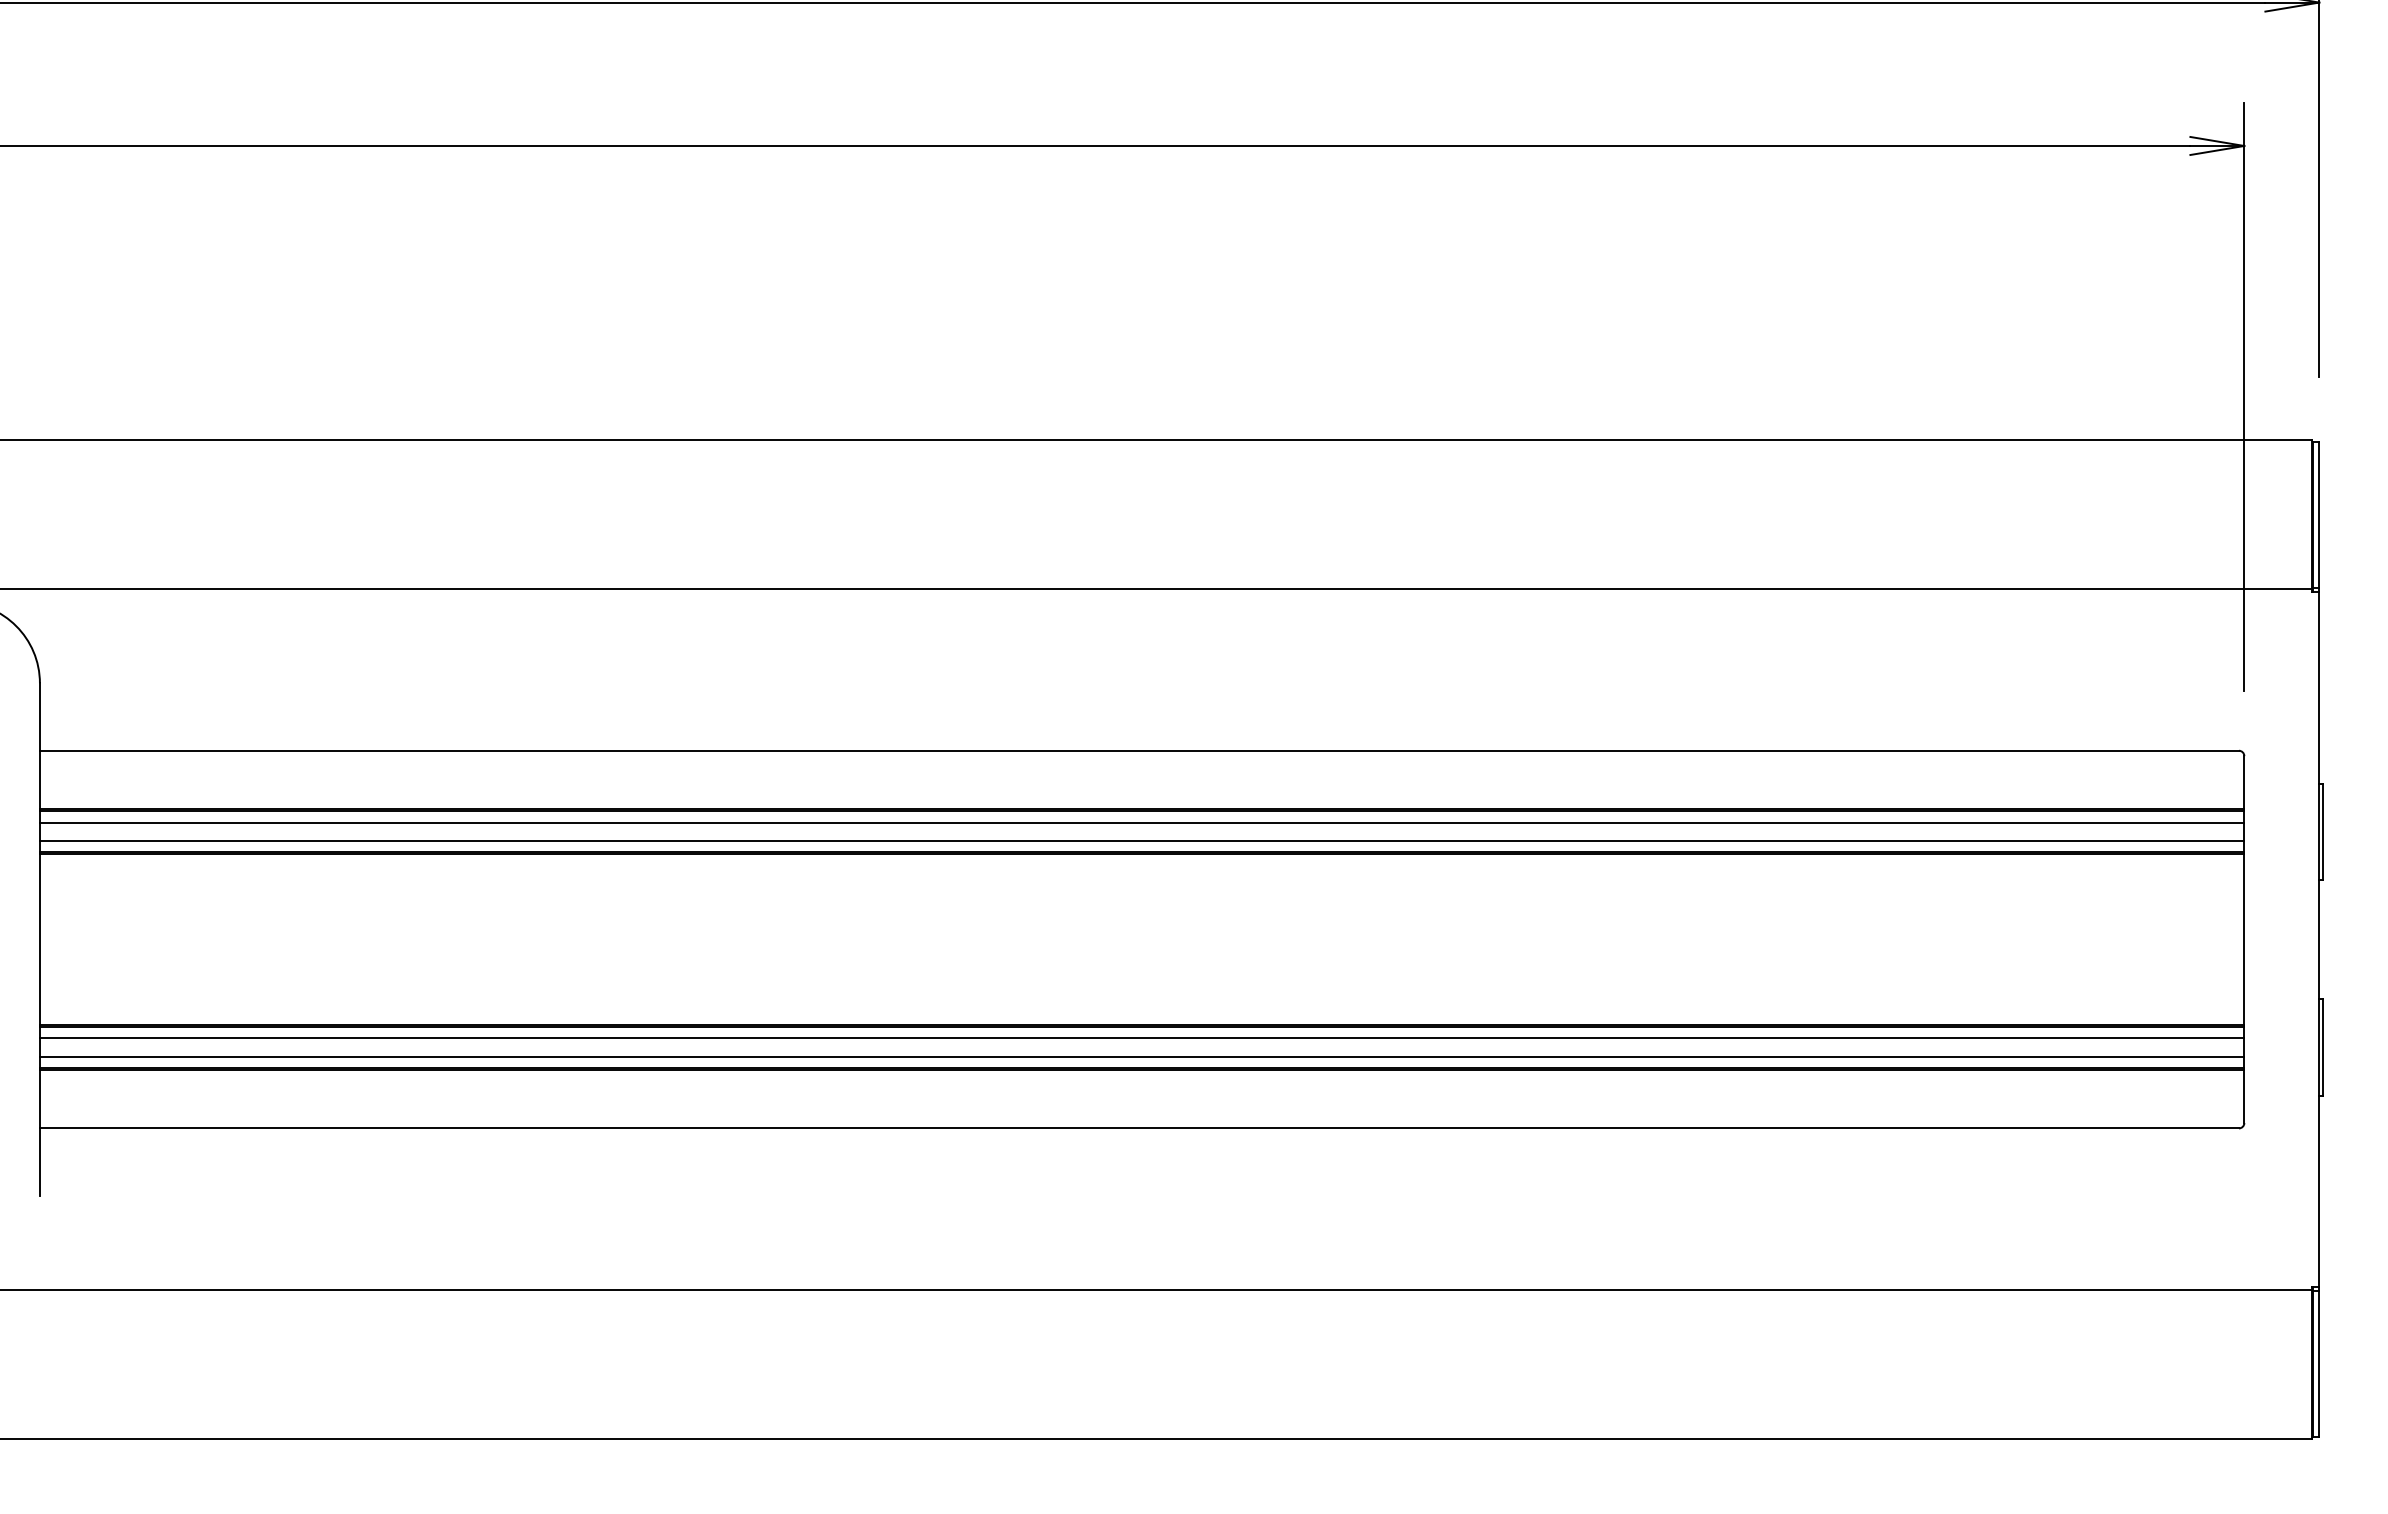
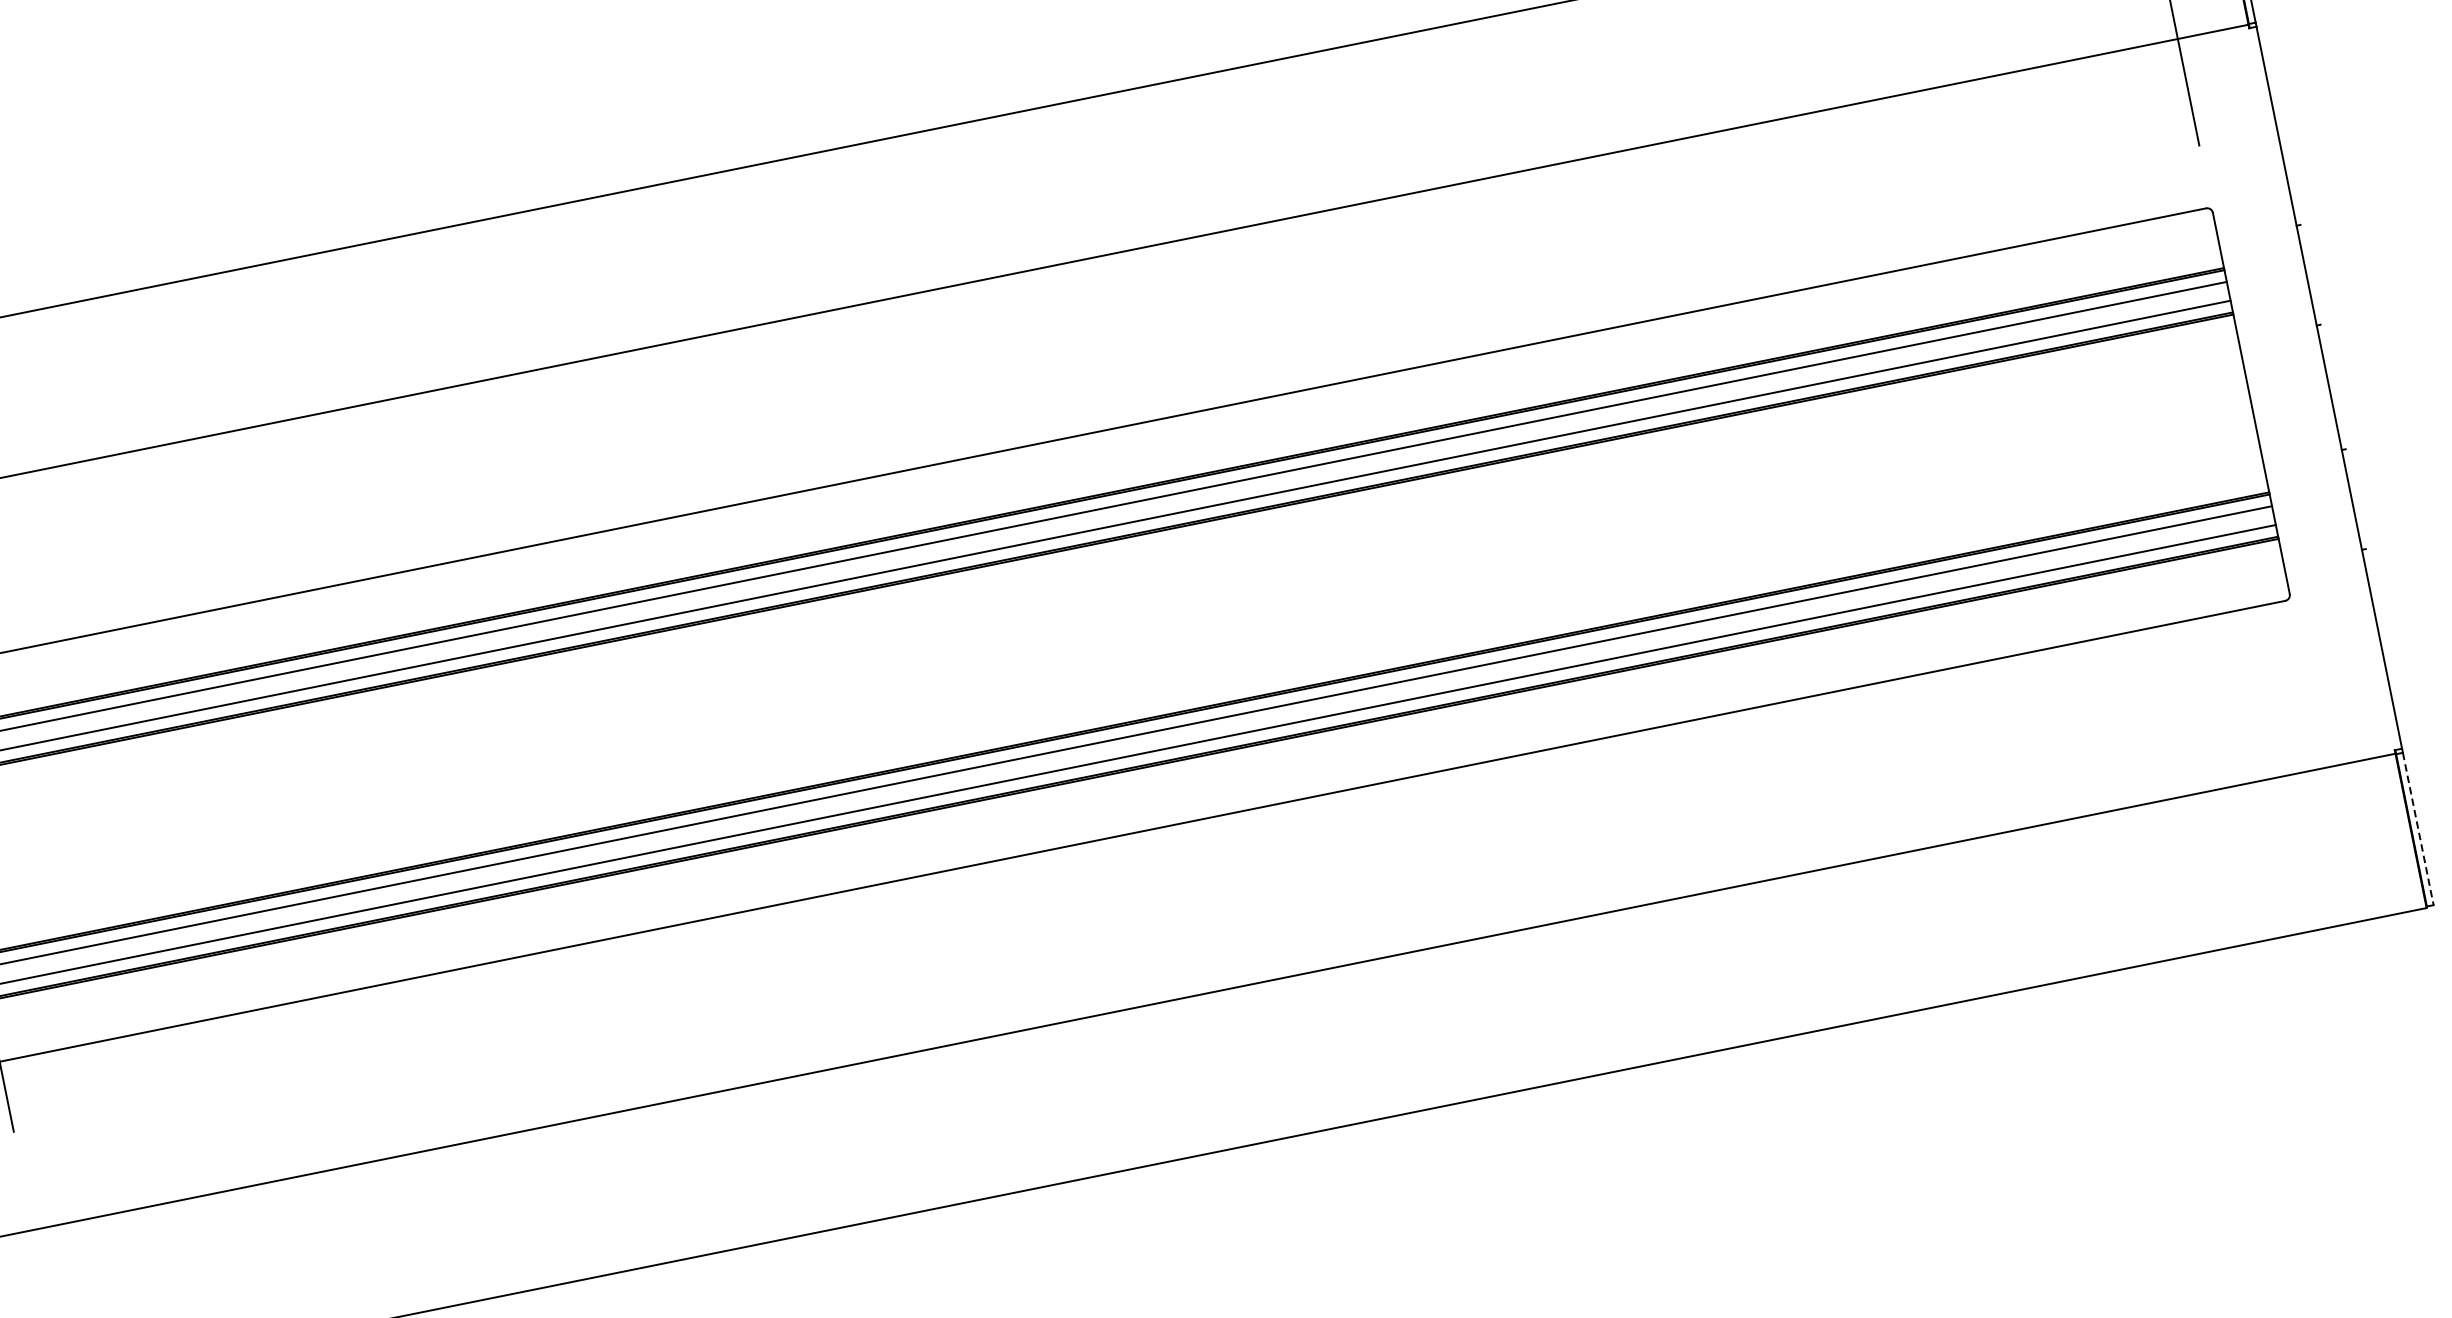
line: (2323, 831) -> (2310, 274), removed
line: (2323, 1047) -> (2356, 499), removed
line: (2319, 1364) -> (2418, 829), solid -> dashed

